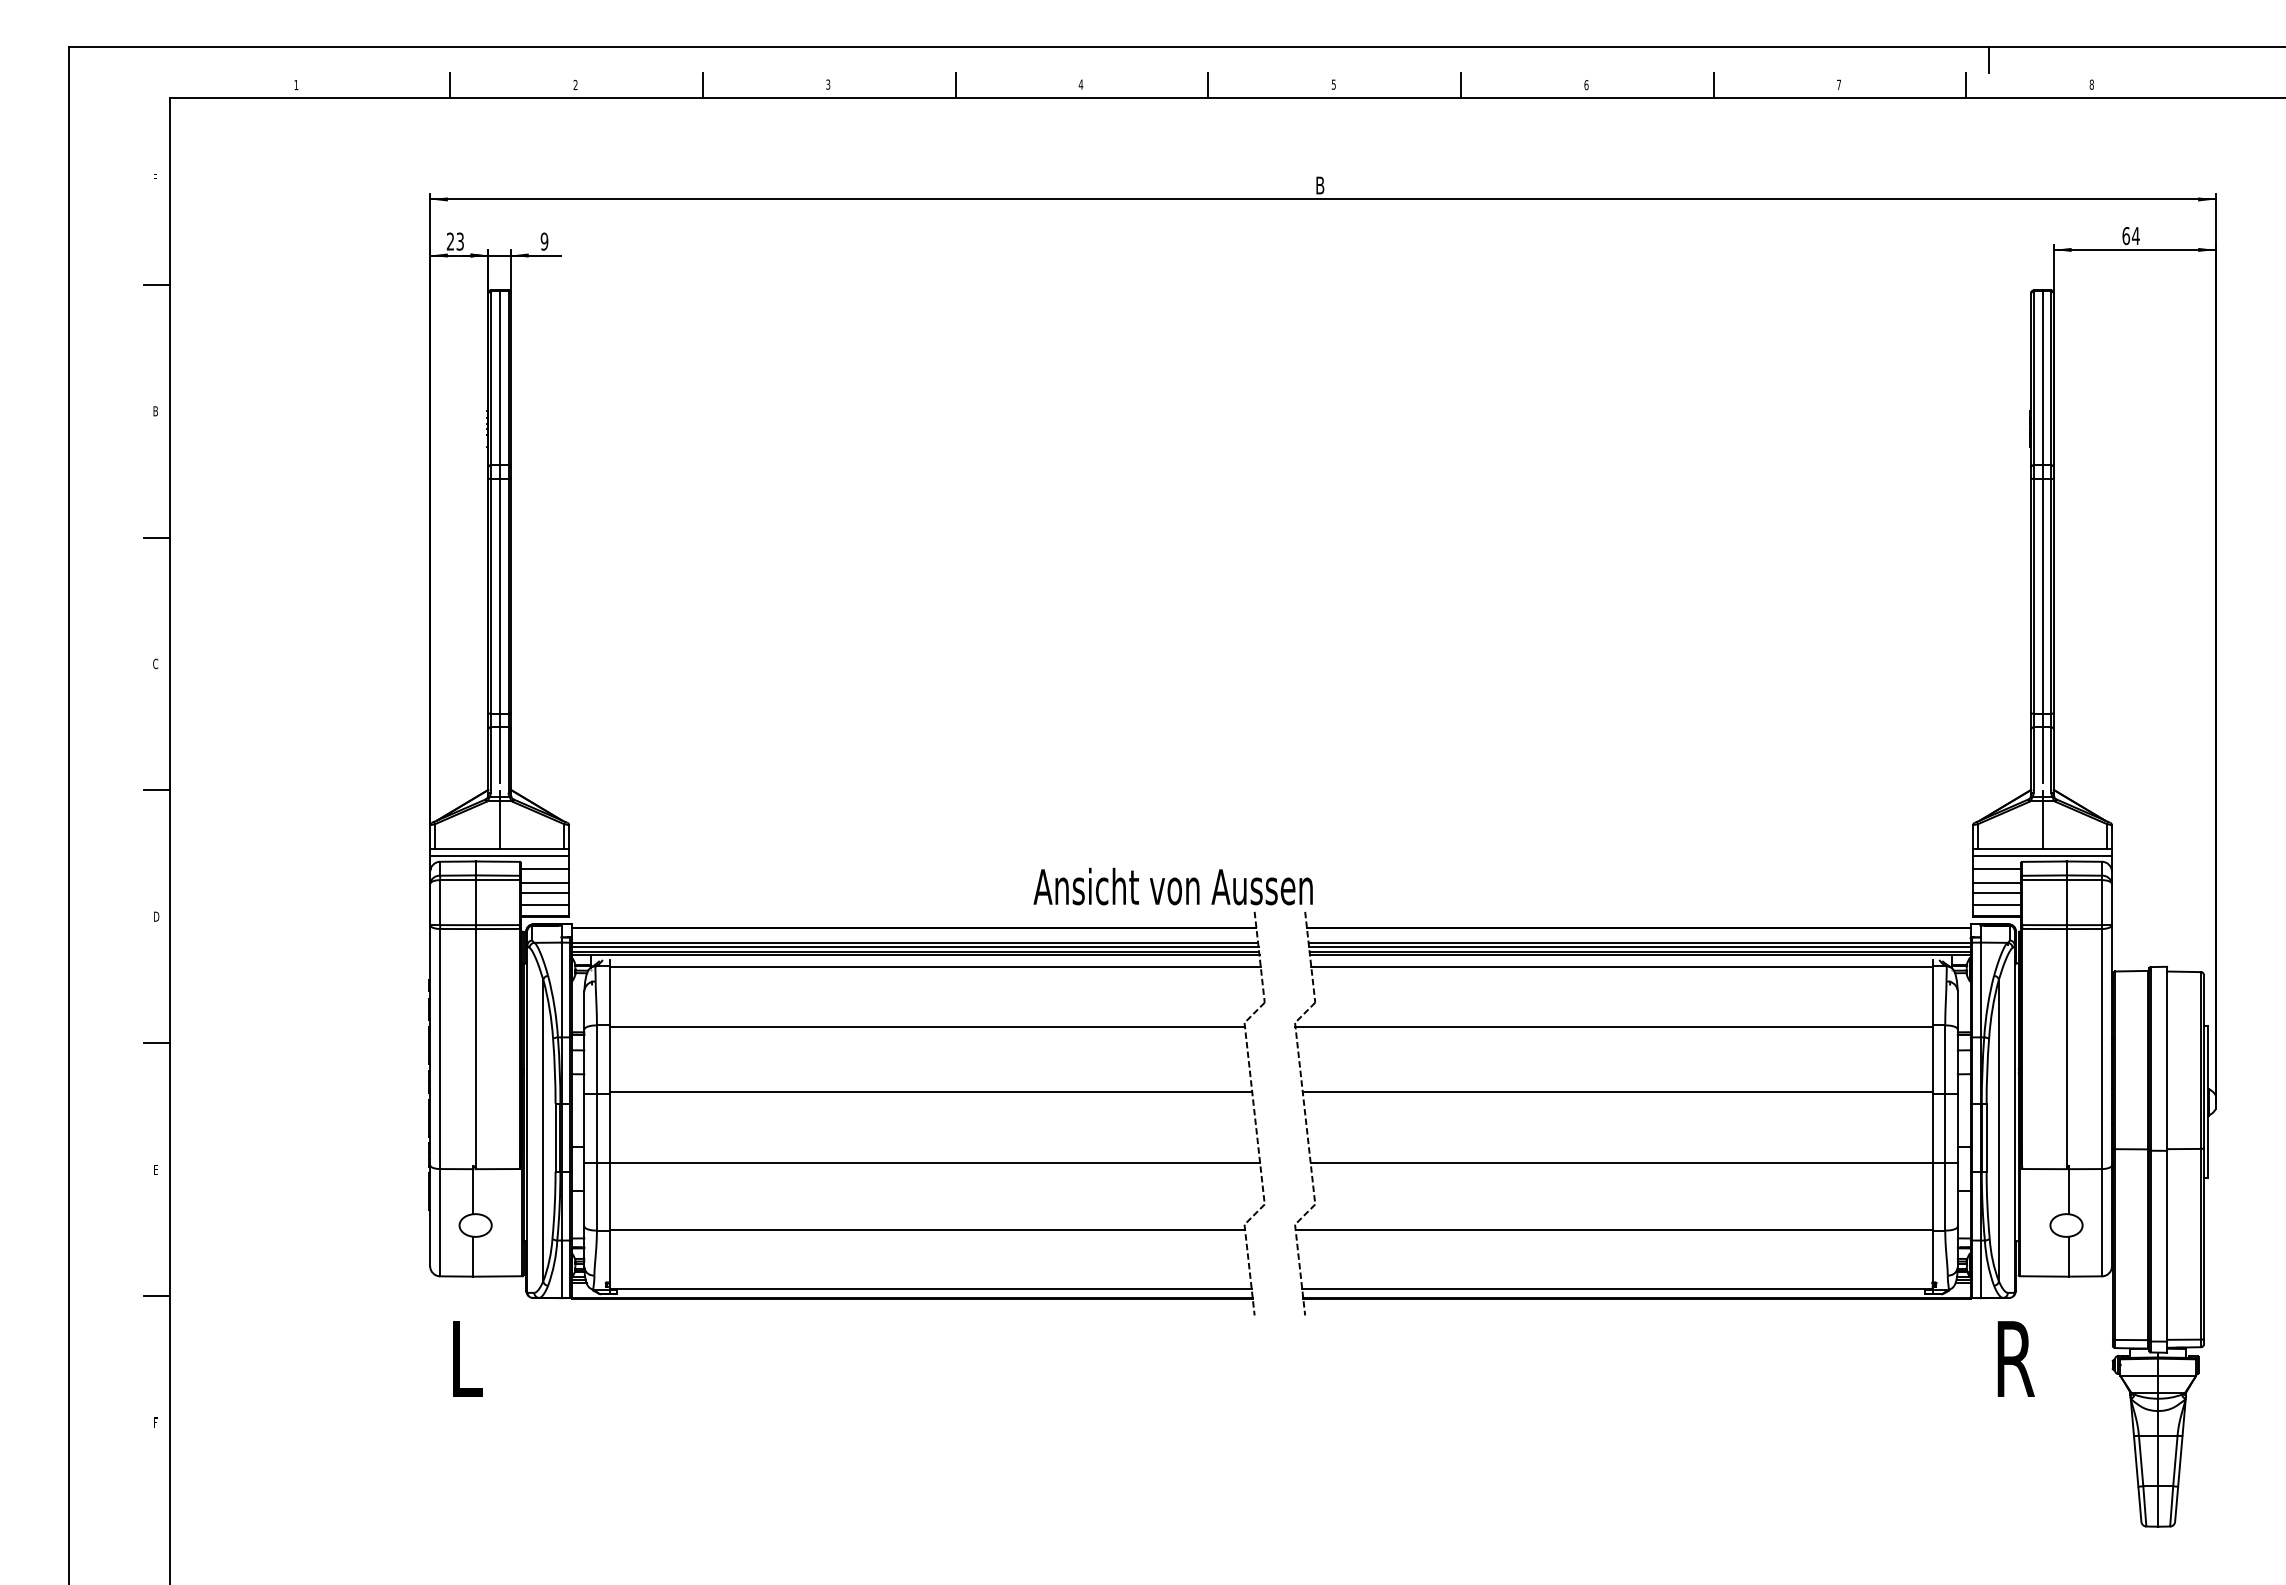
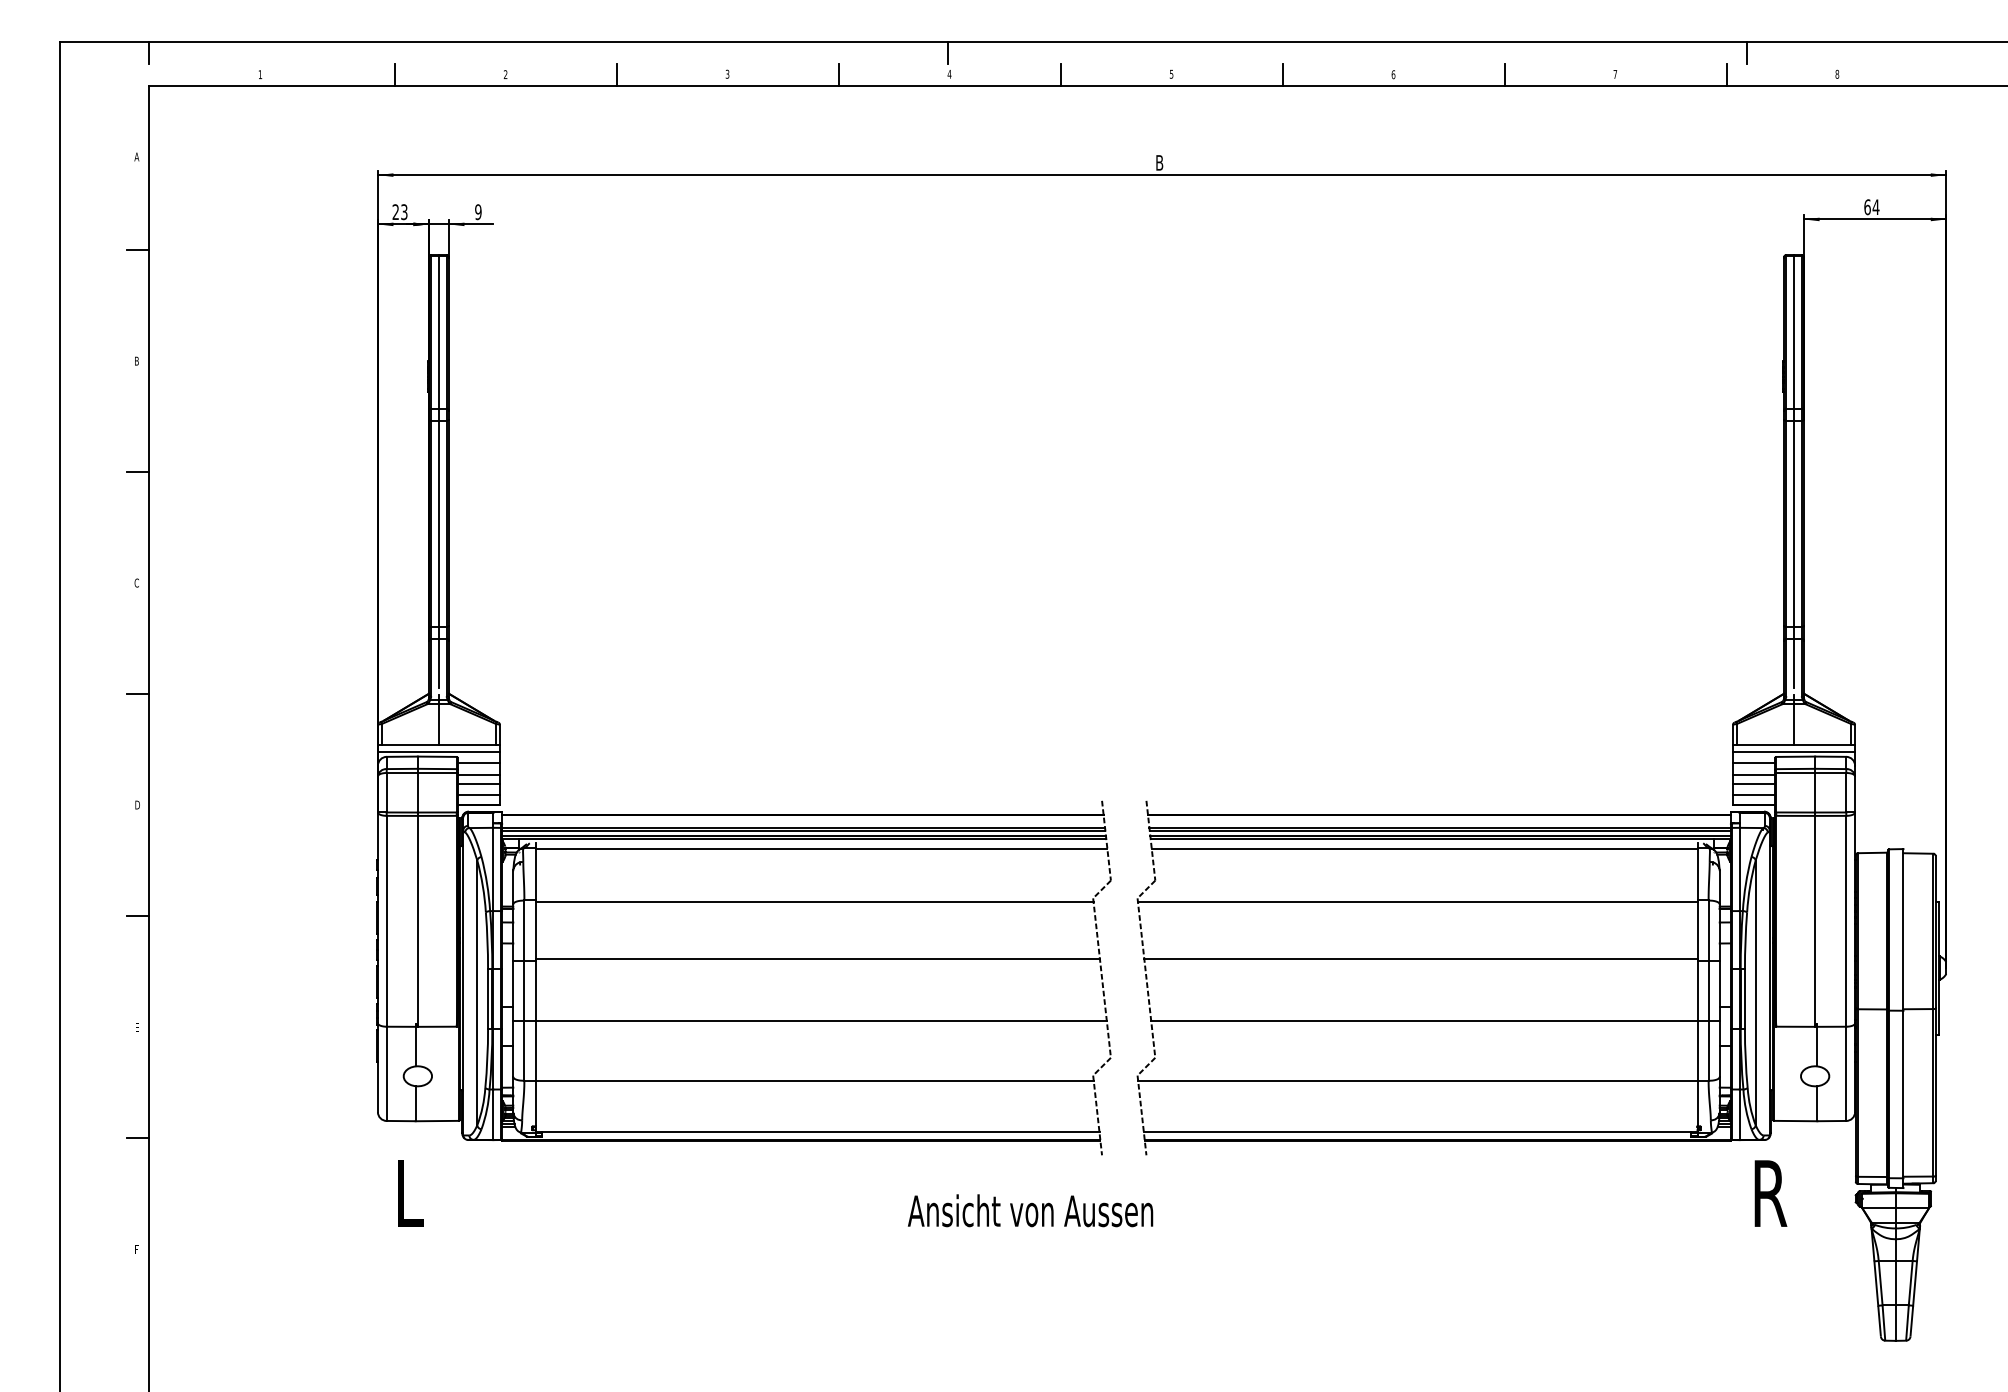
line: (169, 59) -> (148, 52), added
line: (1079, 59) -> (948, 52), added
text: (155, 178) -> (136, 156), F -> A
text: (1172, 886) -> (1029, 1210), moved

